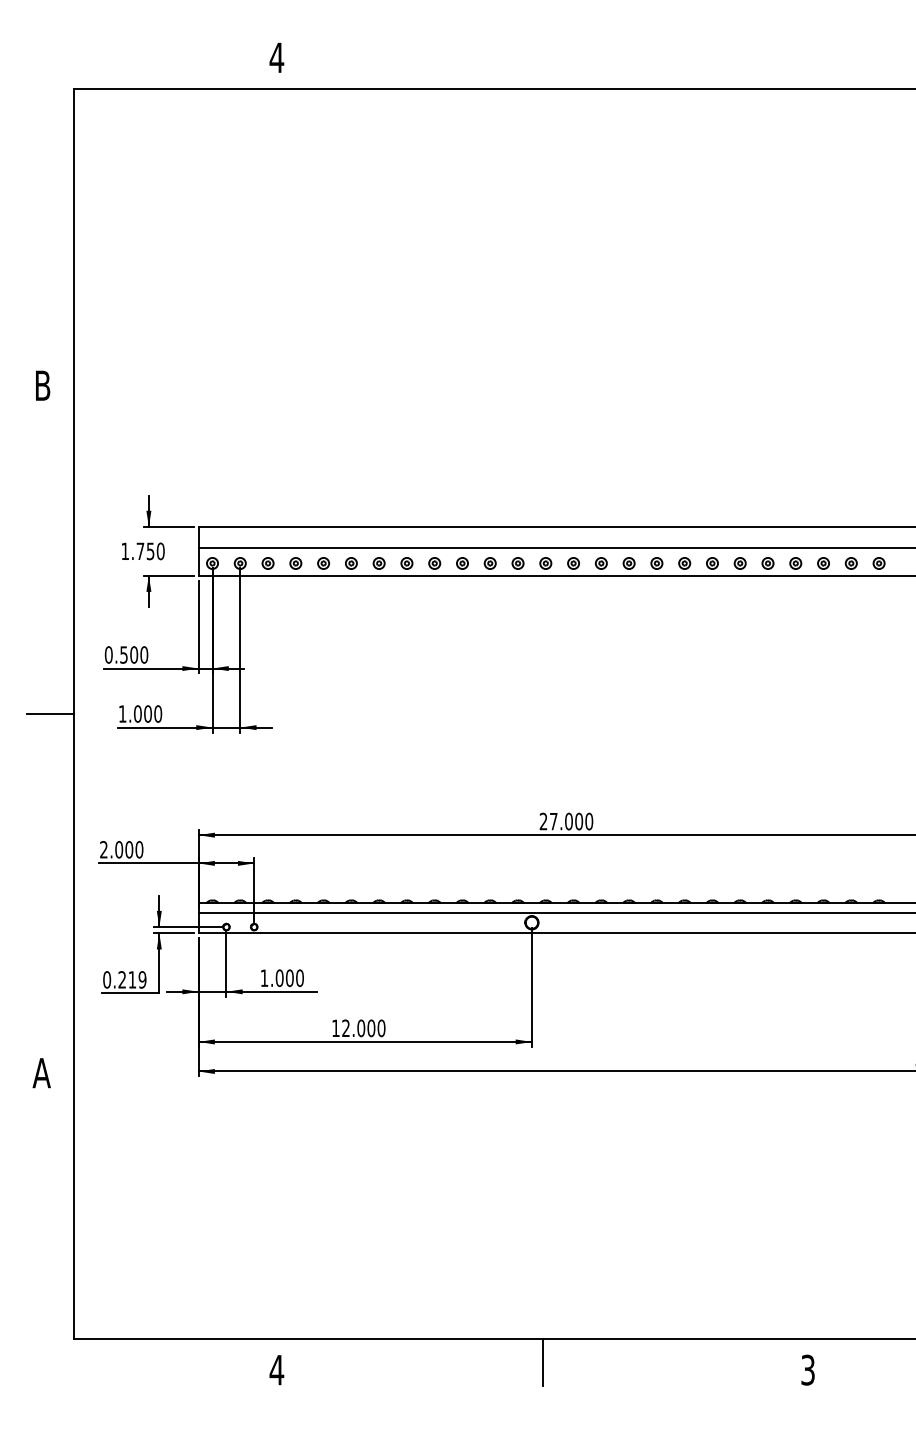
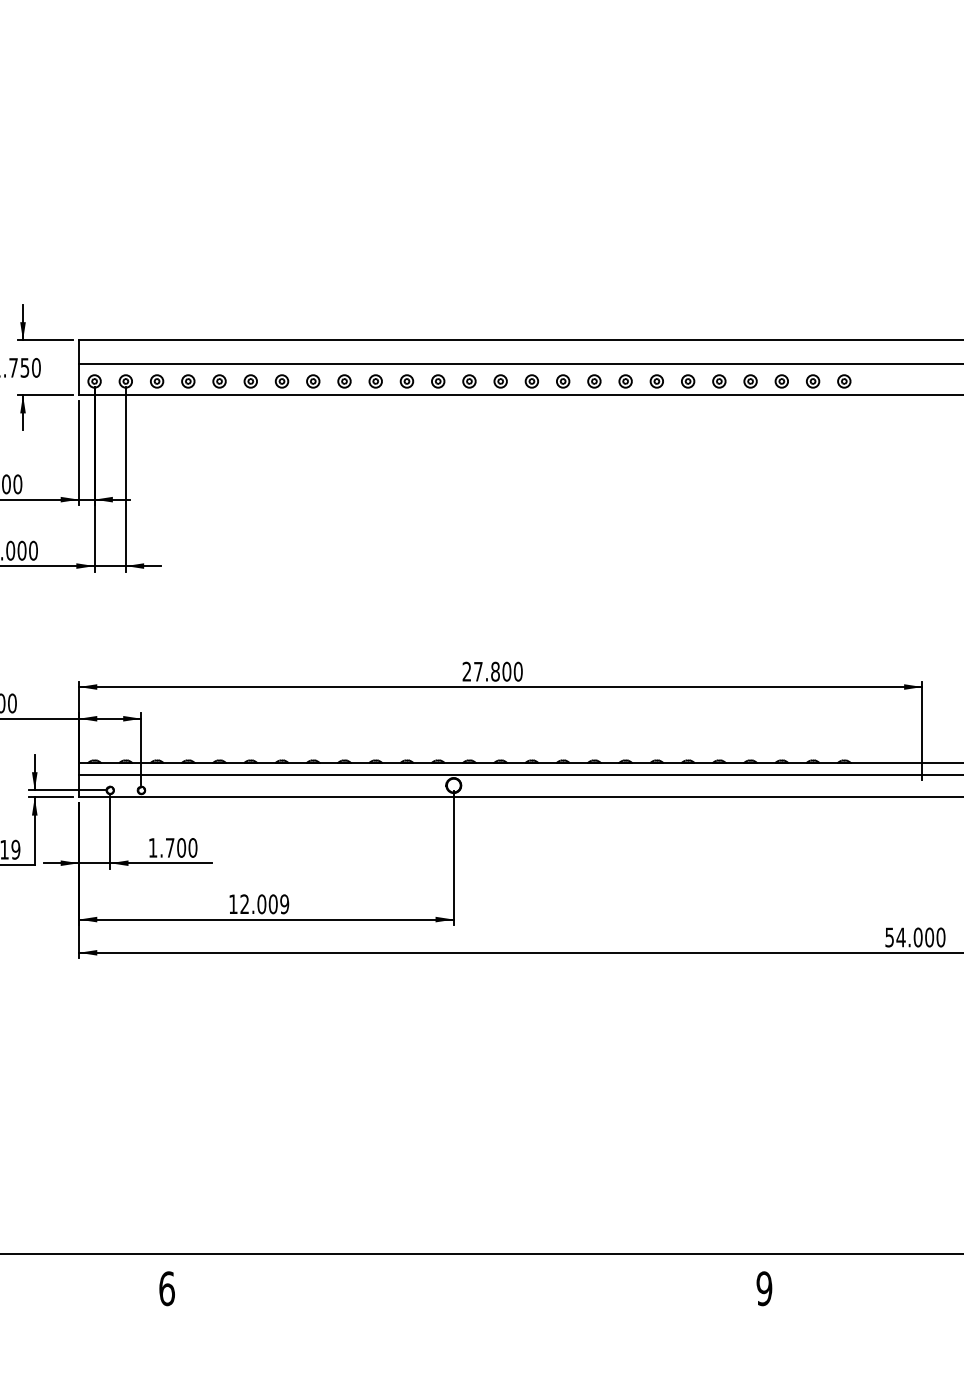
text: (568, 821) -> (494, 671), 27.000 -> 27.800
text: (279, 978) -> (169, 848), 1.000 -> 1.700
text: (381, 1028) -> (284, 904), 12.000 -> 12.009
line: (542, 1362) -> (465, 1280), removed
text: (276, 1369) -> (166, 1287), 4 -> 6
text: (807, 1369) -> (763, 1287), 3 -> 9

